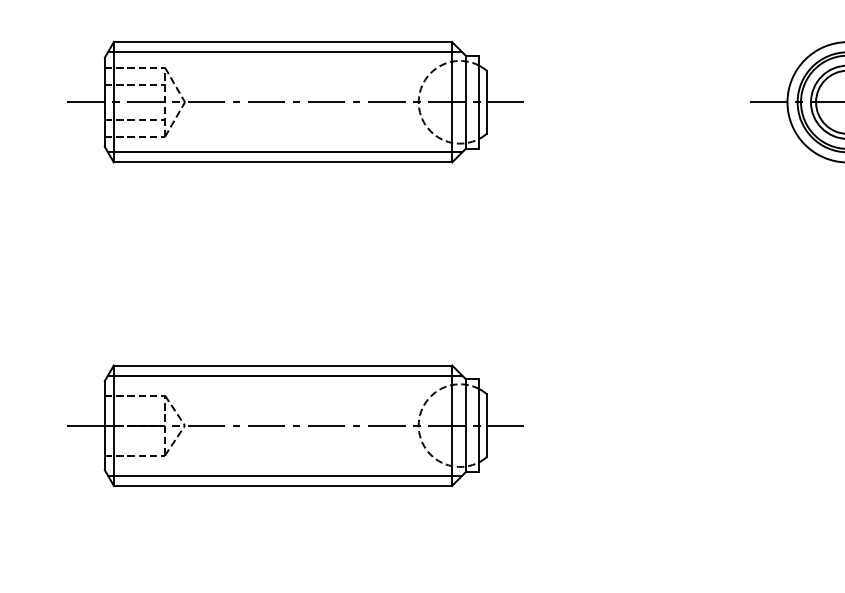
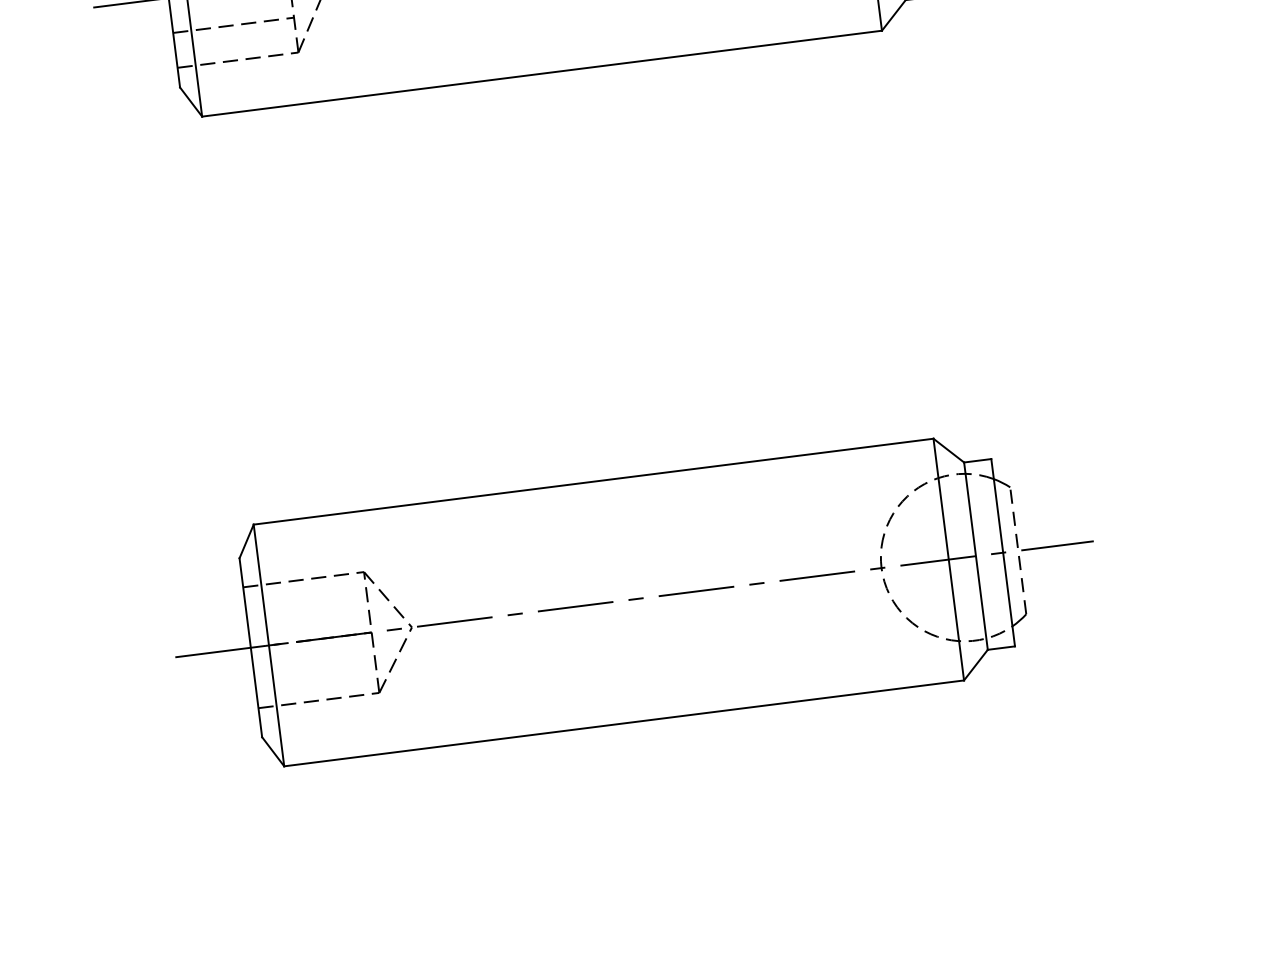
line: (284, 152) -> (542, 53), removed
line: (284, 375) -> (599, 501), removed
line: (486, 425) -> (1017, 550), solid -> dashed
line: (284, 475) -> (624, 702), removed

